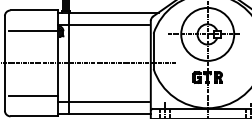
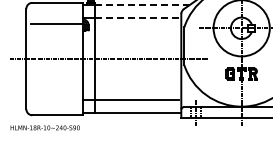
line: (114, 12) -> (142, 5), solid -> dashed
line: (109, 24) -> (137, 17), solid -> dashed
line: (33, 95) -> (56, 93), removed

